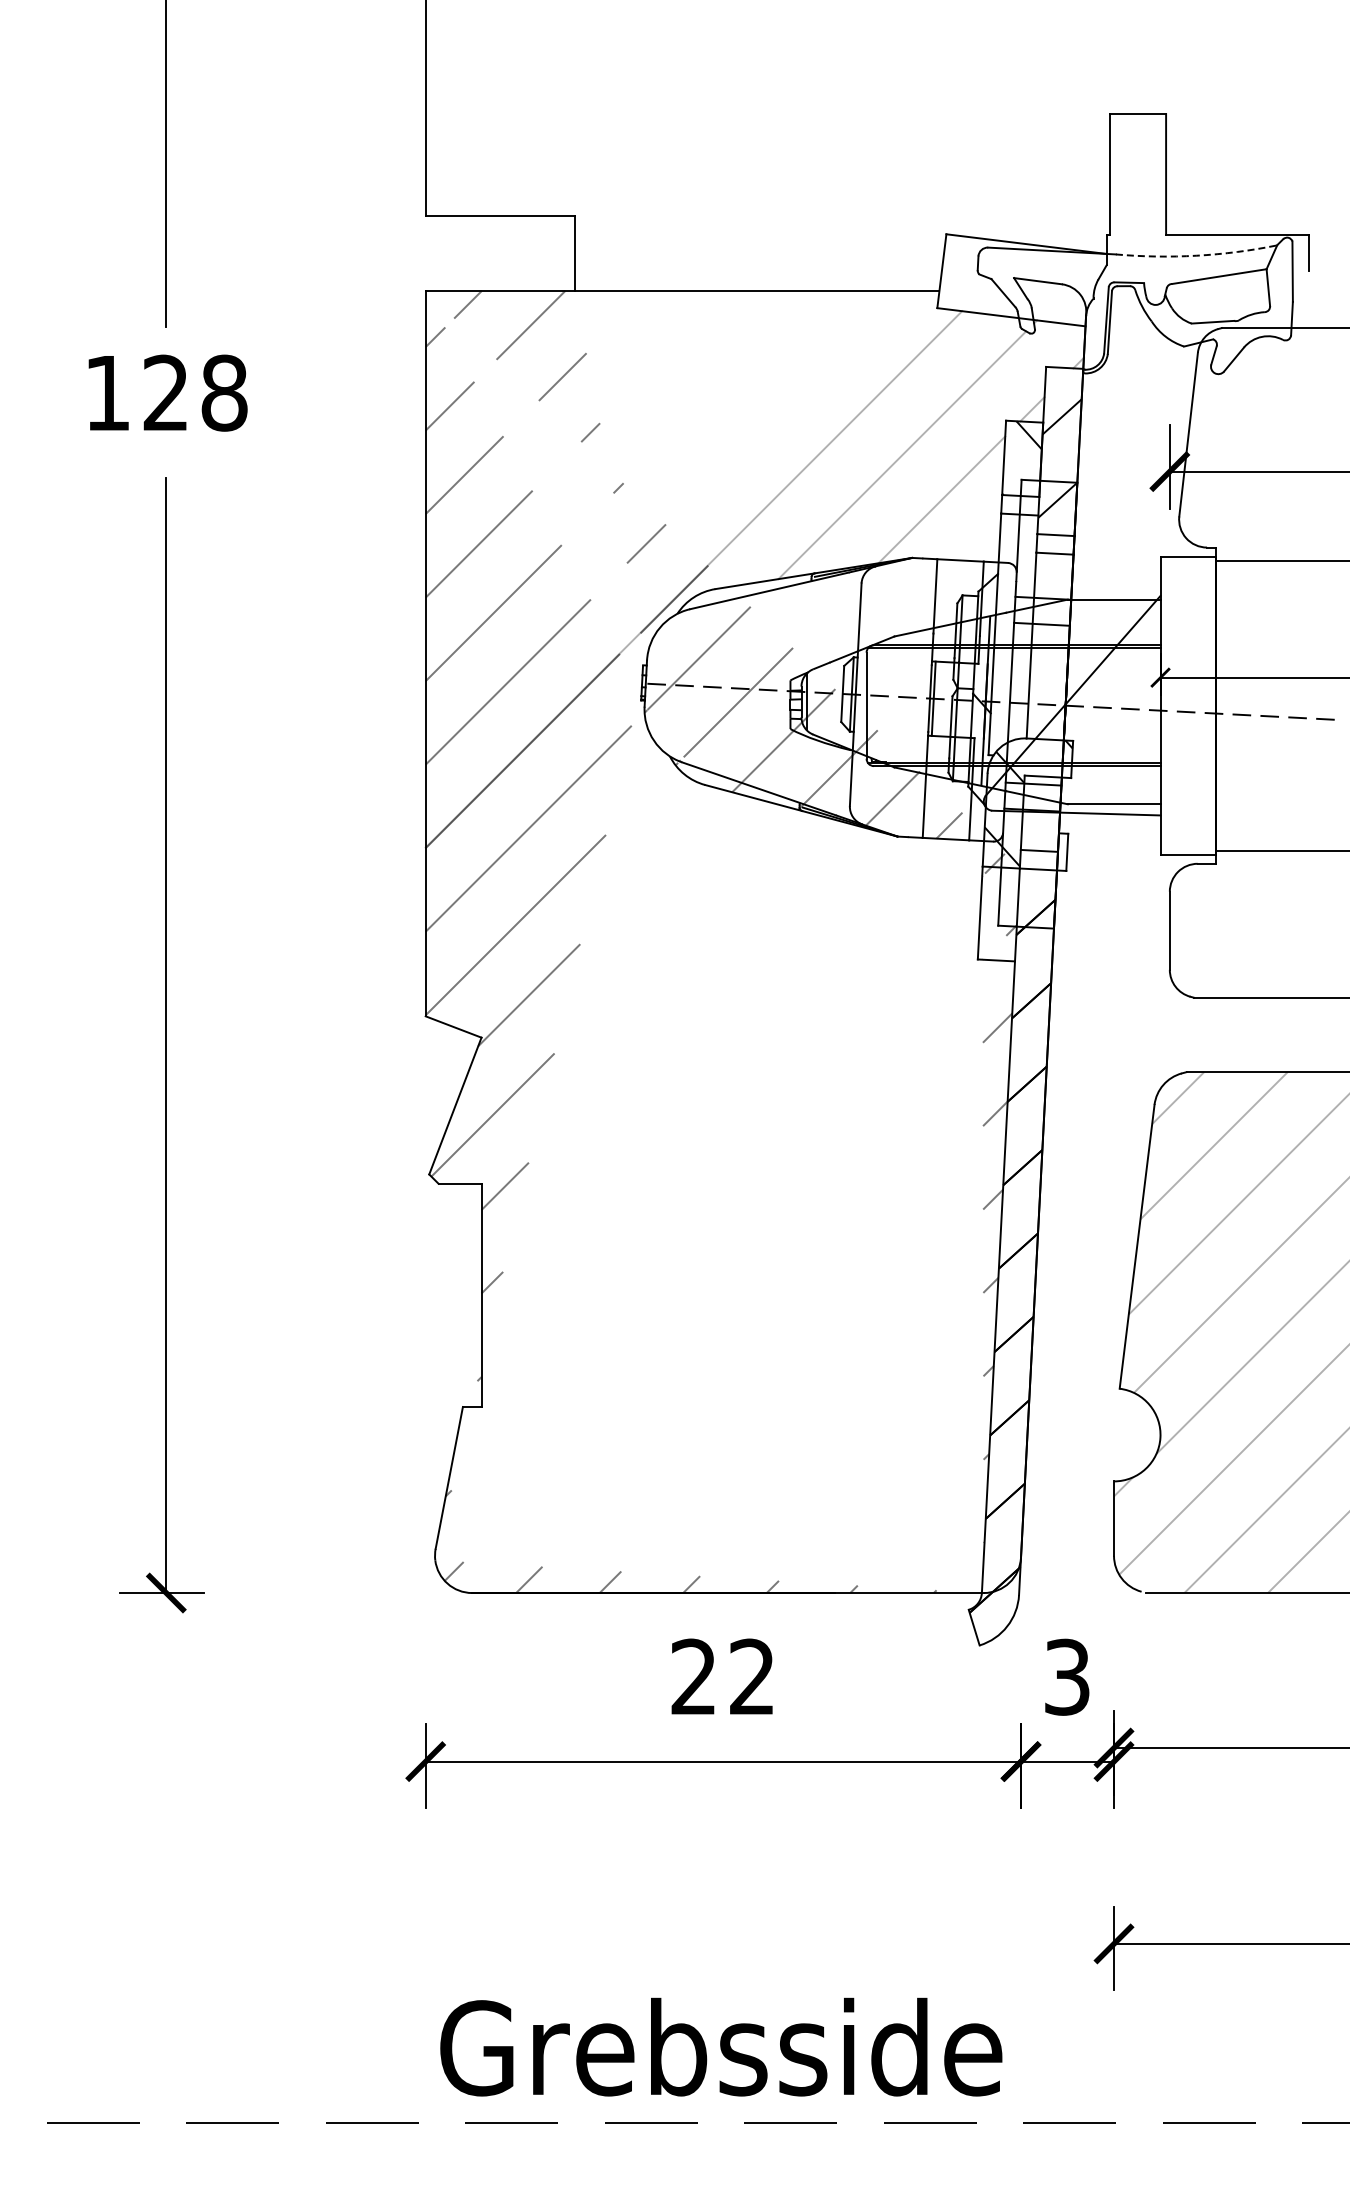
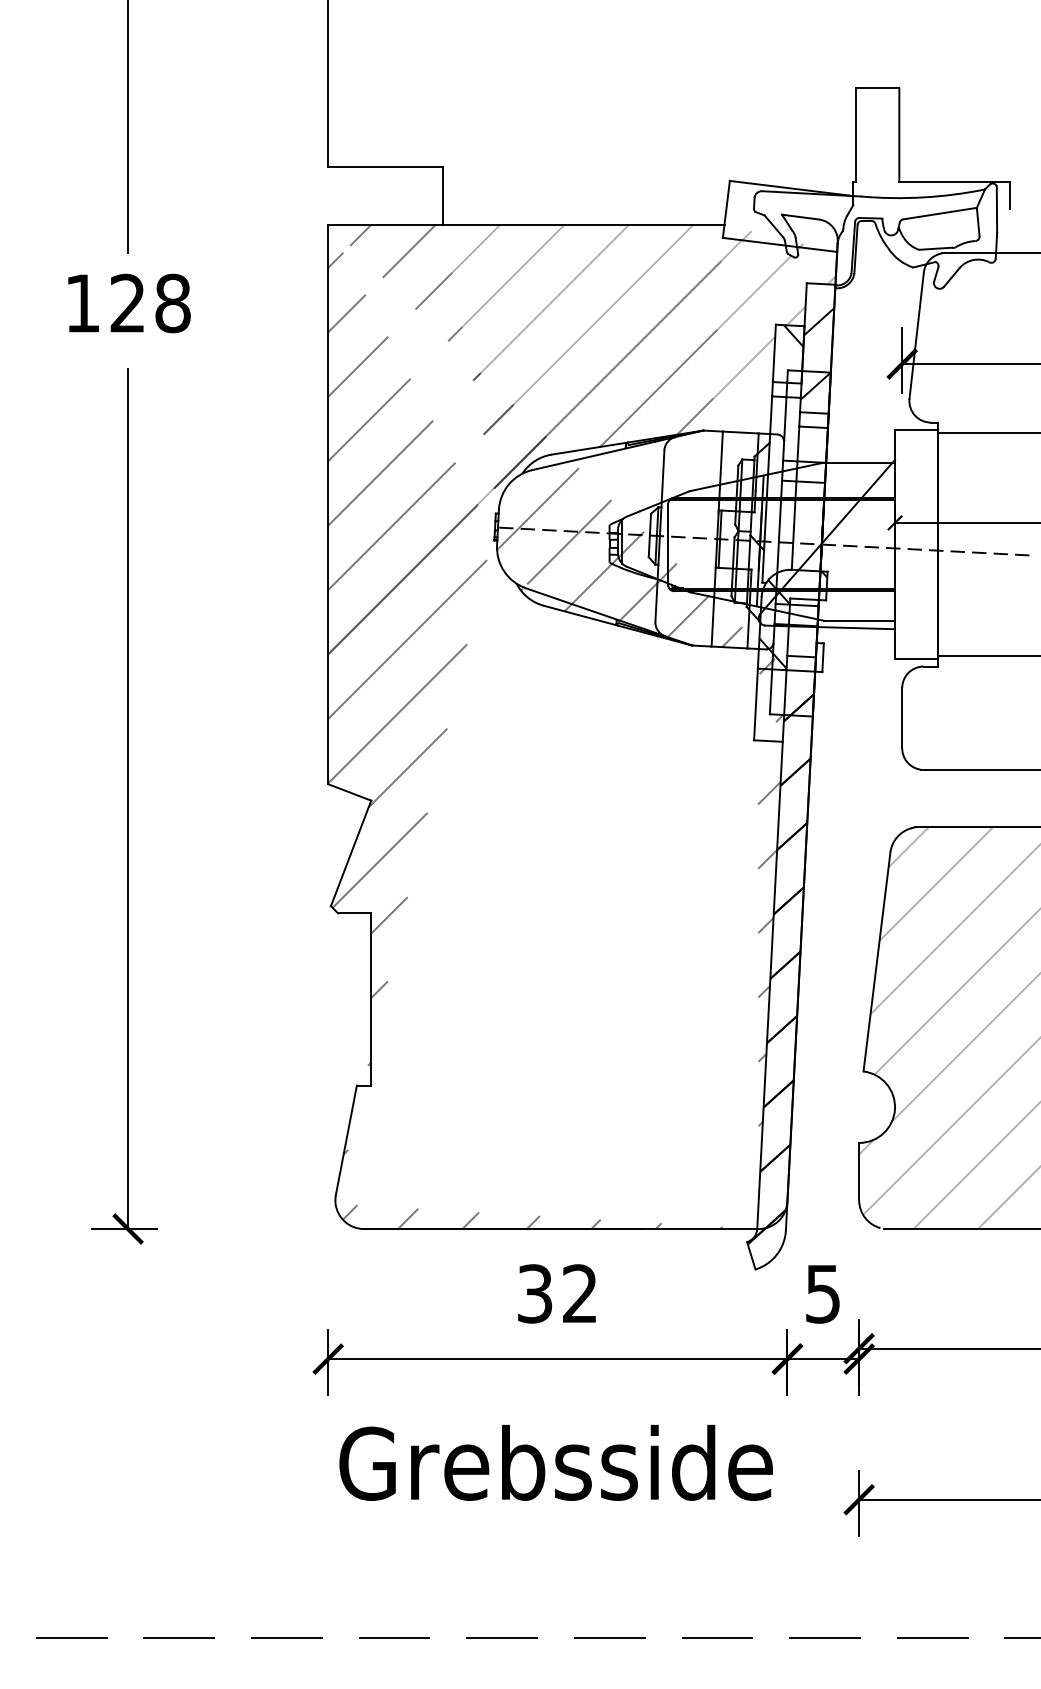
arc: (1196, 255) -> (922, 197), dashed -> solid
hatch: (813, 461) -> (627, 356), added
text: (693, 1676) -> (534, 1293), 22 -> 32
text: (1067, 1676) -> (823, 1293), 3 -> 5
text: (721, 2046) -> (556, 1462), moved

